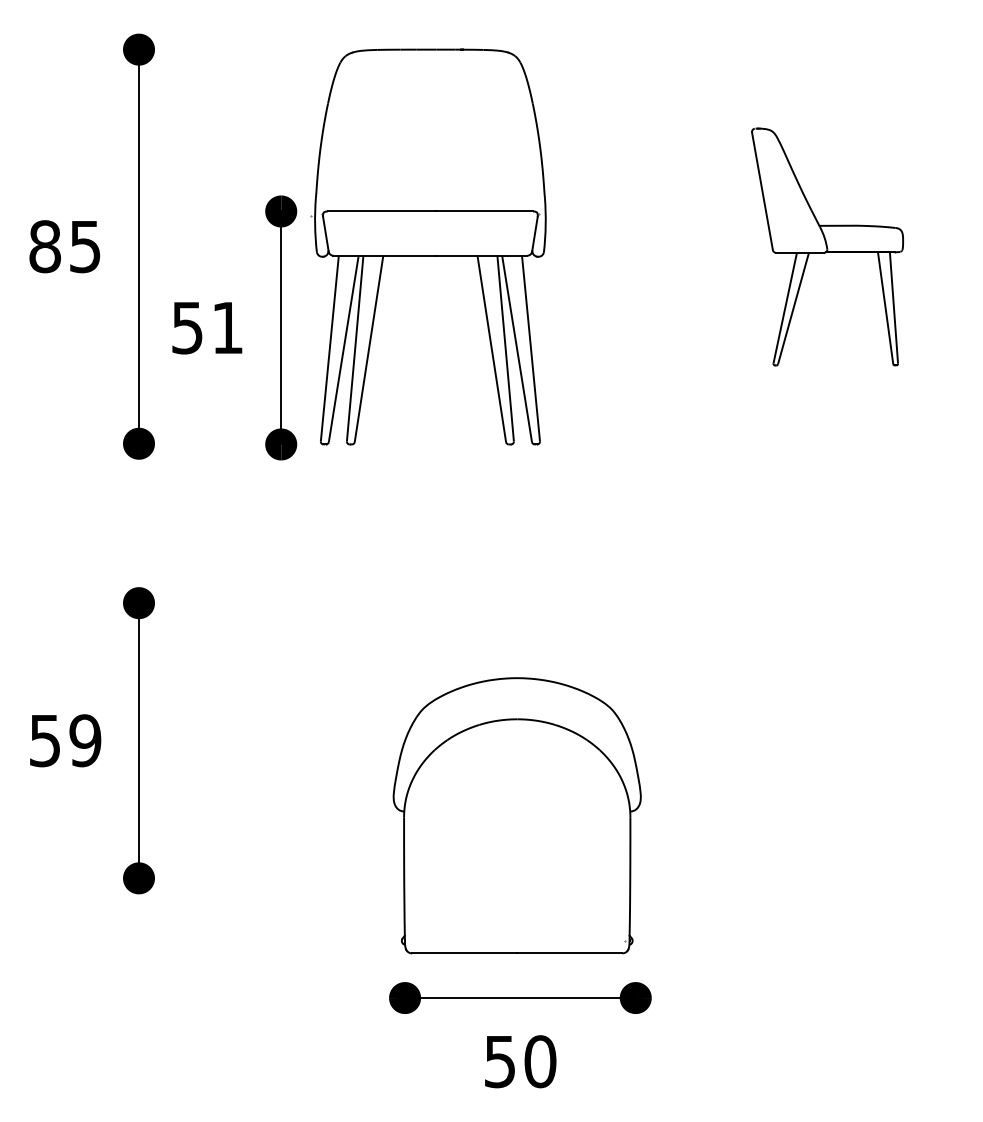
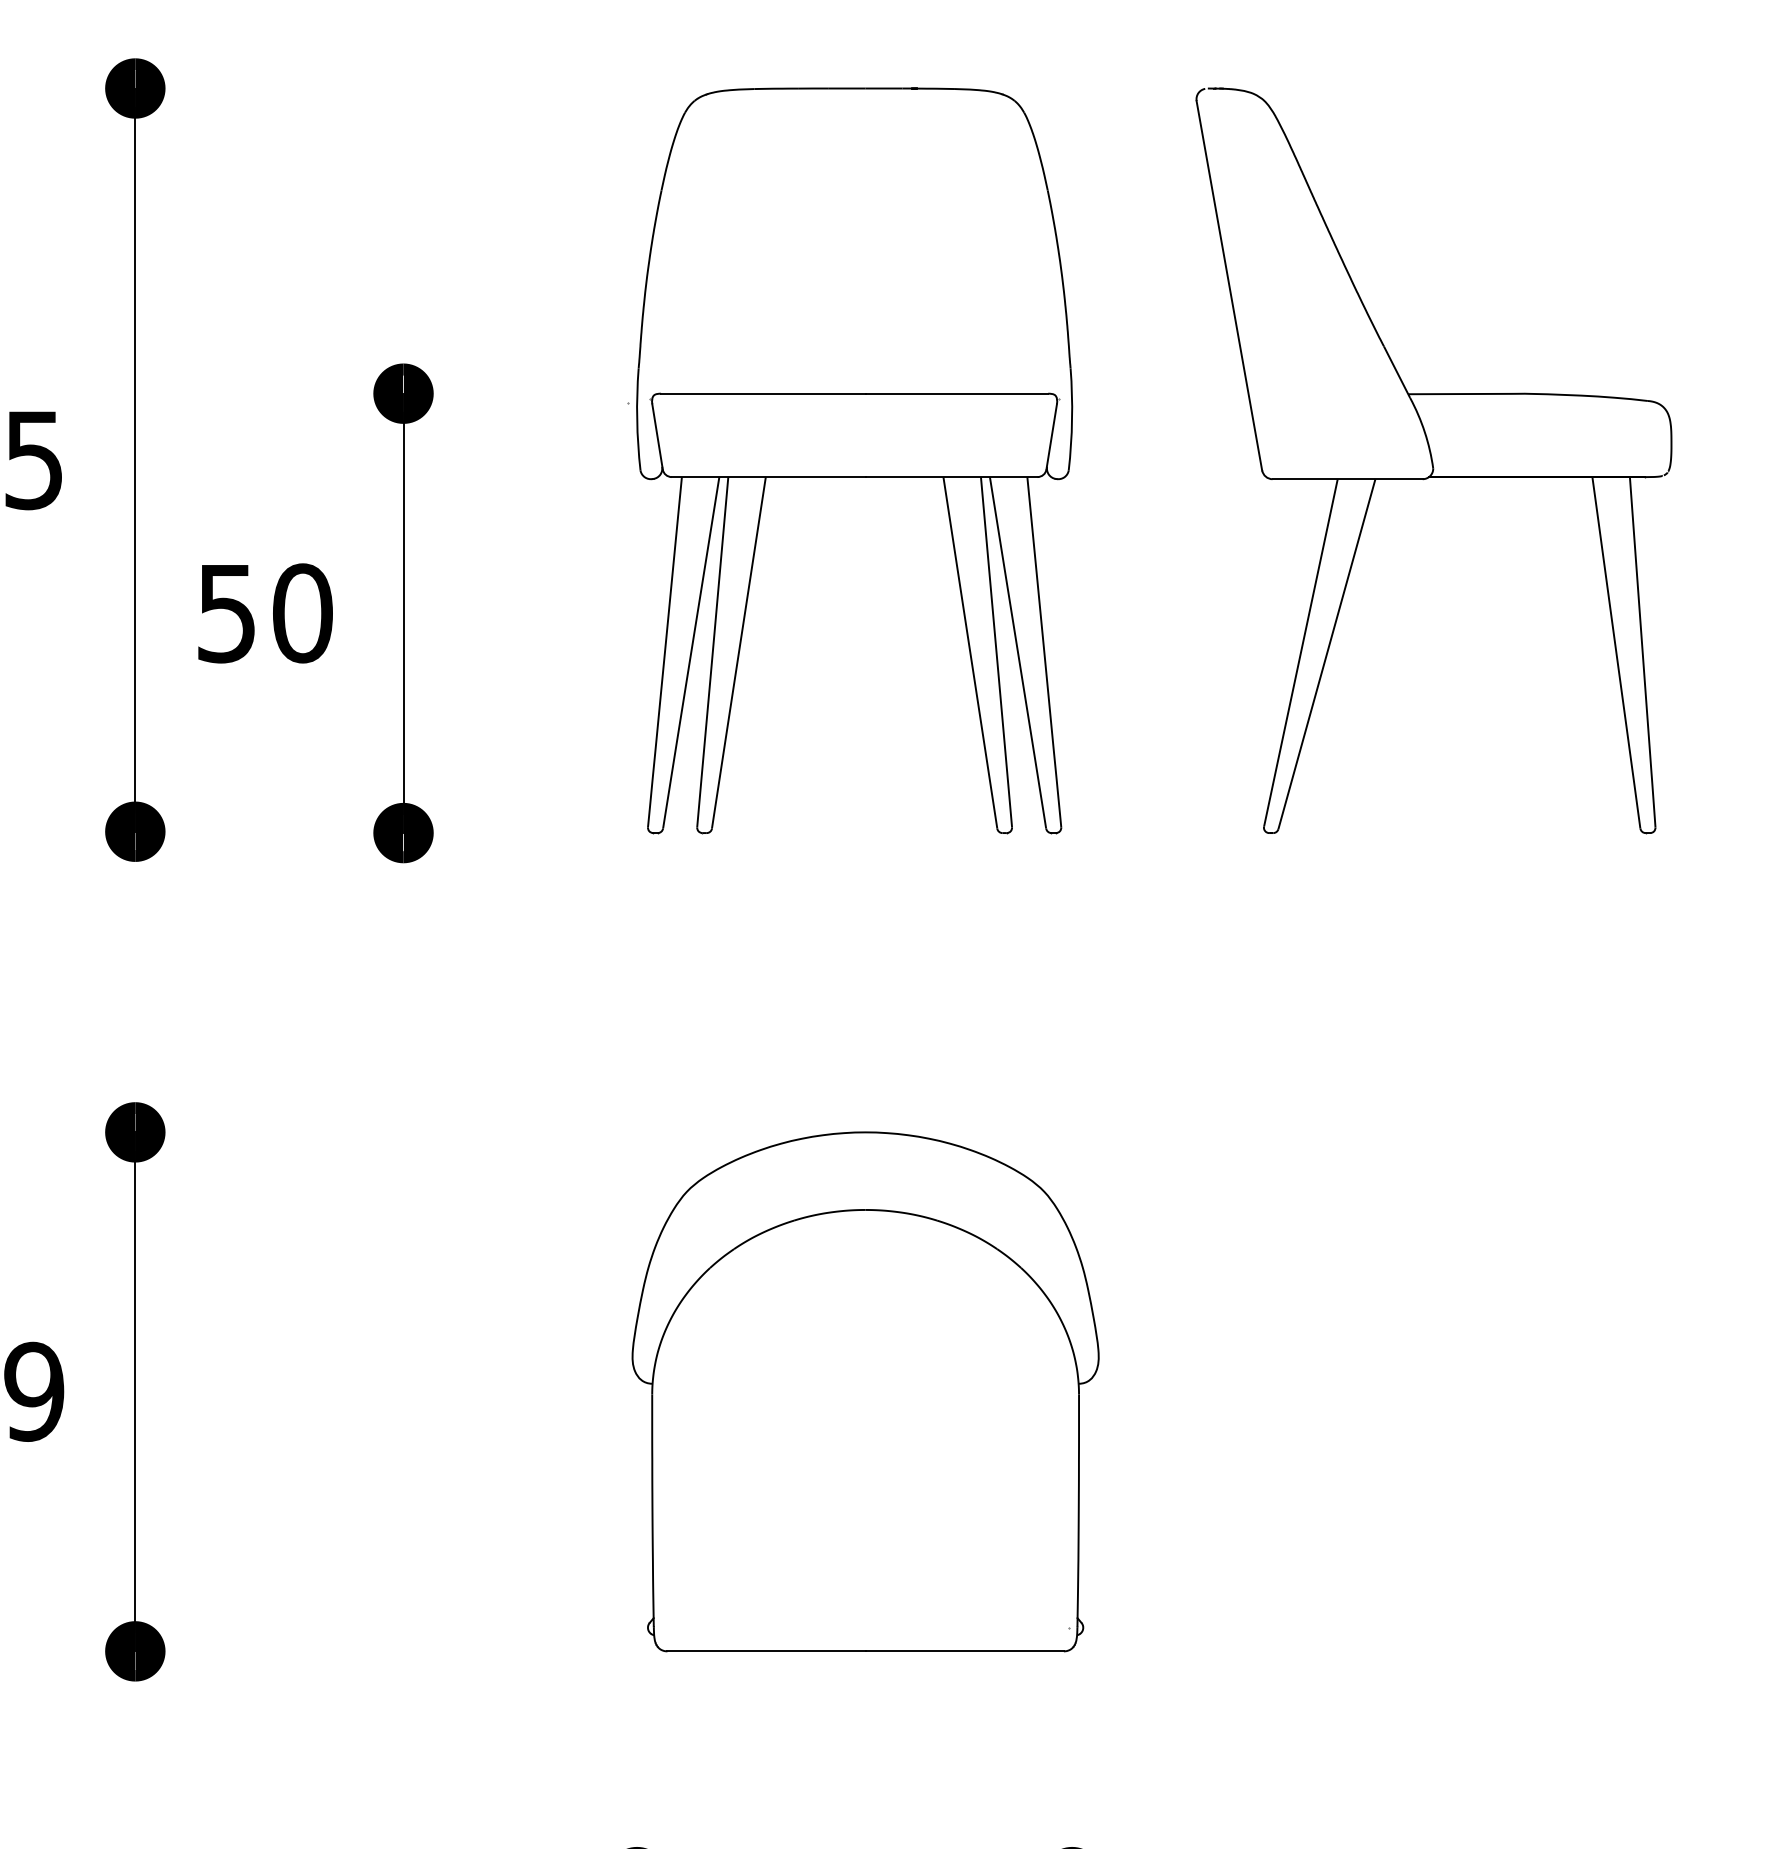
part: (428, 246) -> (851, 459), moved
part: (827, 246) -> (1433, 459), size x1.67
text: (227, 327) -> (302, 612), 51 -> 50
part: (516, 815) -> (864, 1391), moved

